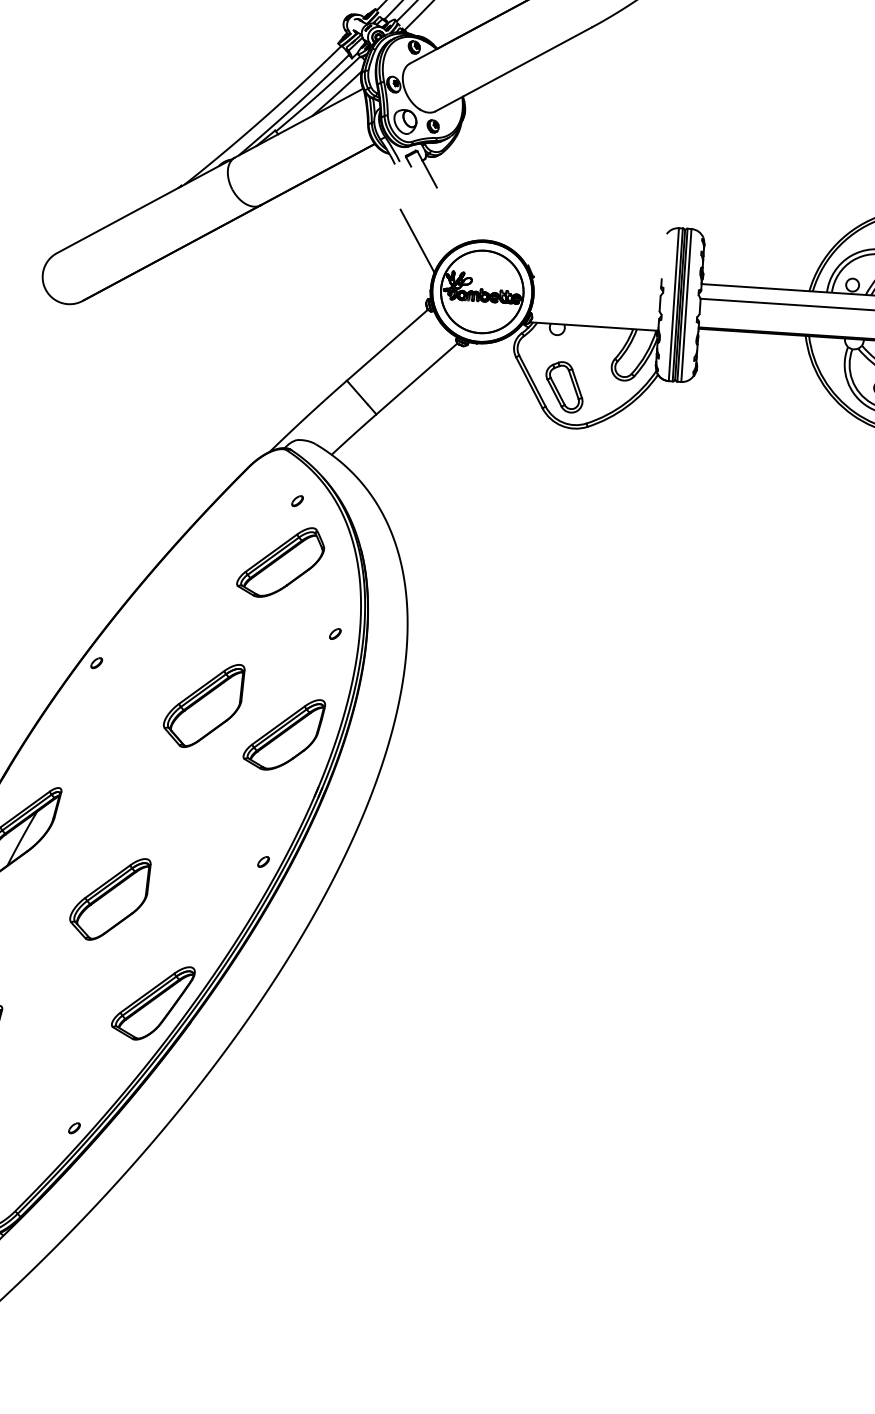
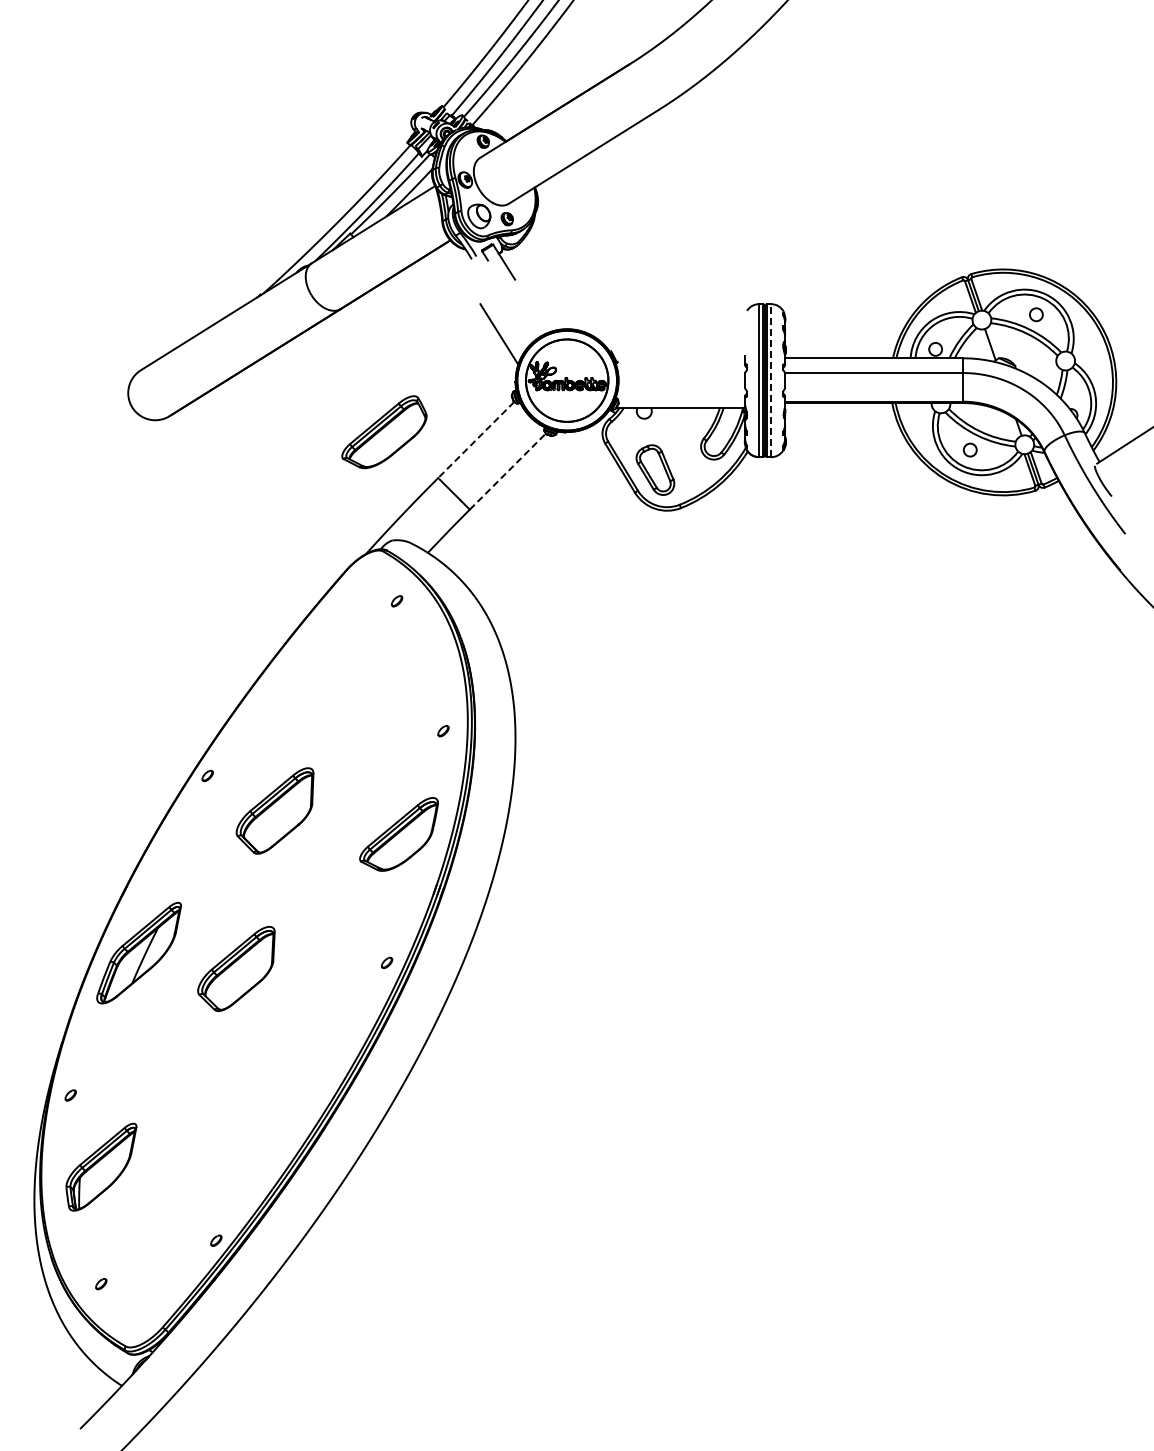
line: (686, 305) -> (771, 380), solid -> dashed
line: (387, 345) -> (476, 440), solid -> dashed
line: (416, 378) -> (507, 471), solid -> dashed
part: (280, 562) -> (384, 432), moved
part: (203, 704) -> (274, 810), moved
part: (110, 898) -> (236, 968), moved
part: (152, 1002) -> (285, 1110), removed

